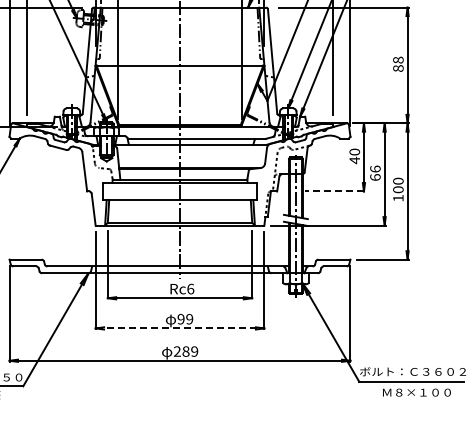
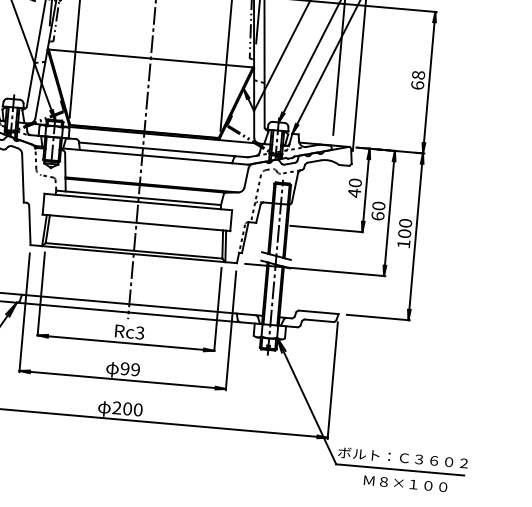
text: (398, 68) -> (417, 85), 88 -> 68
text: (375, 168) -> (378, 205), 66 -> 60
line: (334, 191) -> (326, 229), dashed -> solid
text: (190, 288) -> (139, 332), Rc6 -> Rc3
line: (180, 328) -> (123, 380), dashed -> solid
text: (190, 351) -> (133, 409), 289 -> 200

